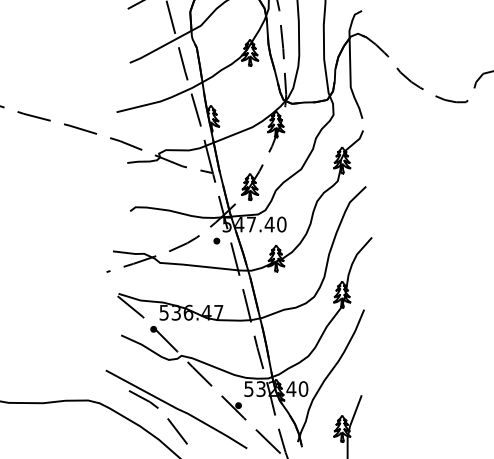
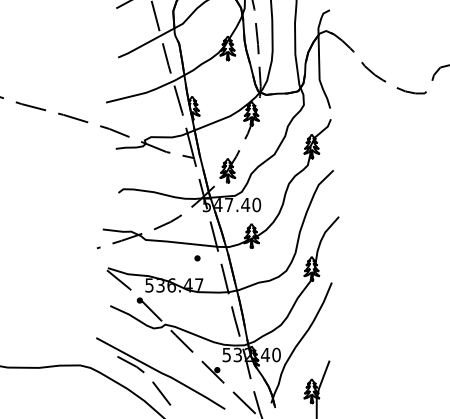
part: (216, 240) -> (197, 257), moved

